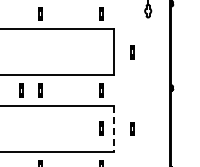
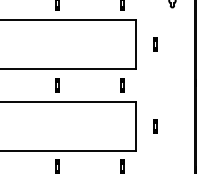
part: (21, 90) -> (37, 85), removed
part: (101, 128) -> (122, 125), removed
line: (114, 129) -> (136, 126), dashed -> solid

